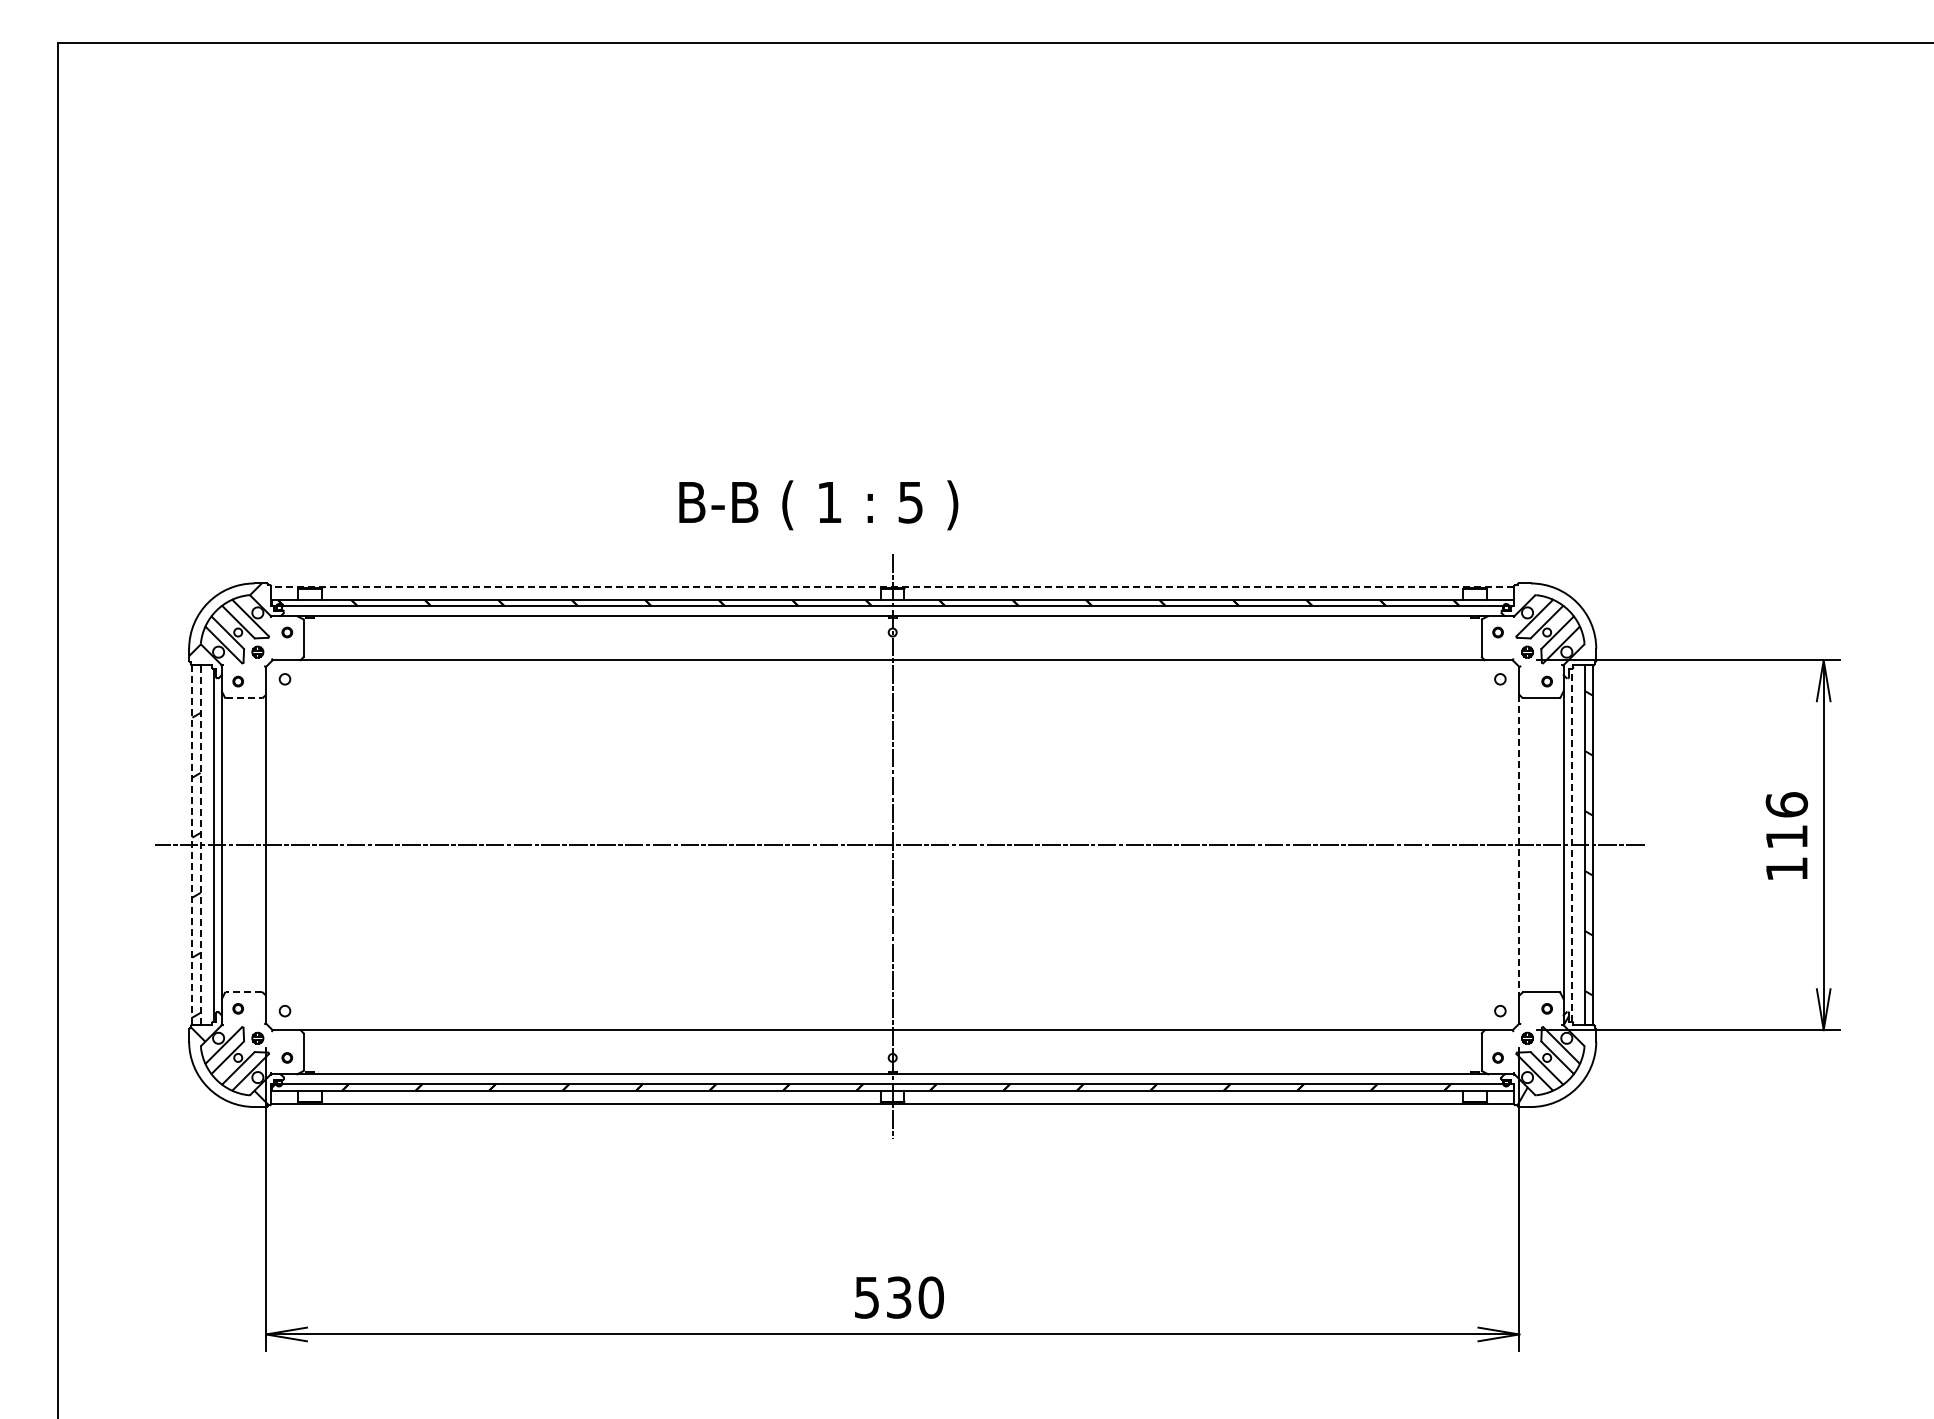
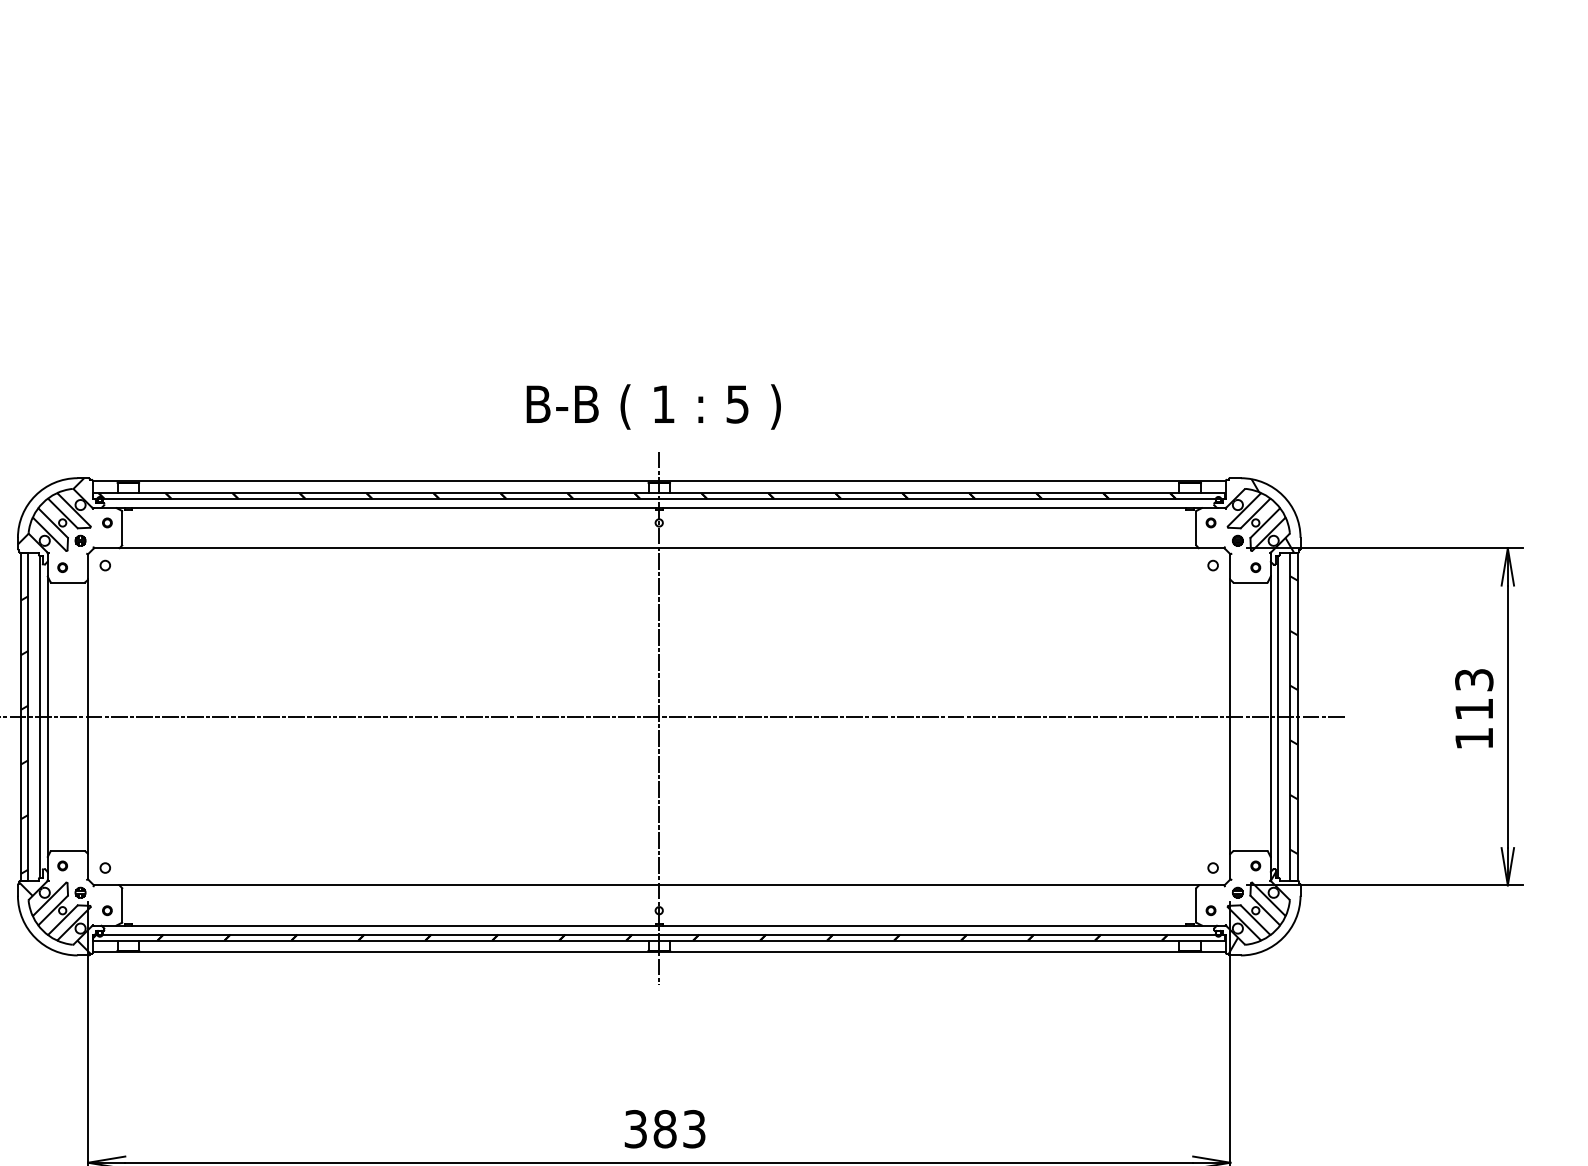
text: (818, 505) -> (653, 407), moved
line: (892, 586) -> (659, 480), dashed -> solid
hatch: (1565, 624) -> (1272, 515), added
line: (244, 697) -> (68, 582), dashed -> solid
text: (1786, 804) -> (1473, 679), 116 -> 113
line: (192, 845) -> (21, 717), dashed -> solid
line: (200, 845) -> (28, 717), dashed -> solid
line: (1519, 845) -> (1230, 717), dashed -> solid
line: (1571, 845) -> (1277, 717), dashed -> solid
line: (243, 992) -> (67, 851), dashed -> solid
text: (899, 1297) -> (665, 1129), 530 -> 383

